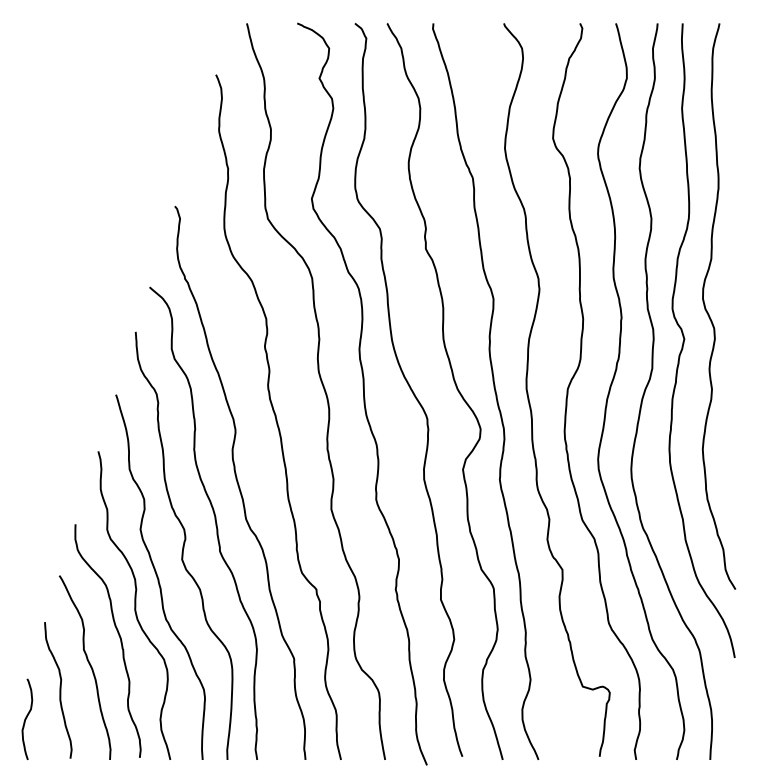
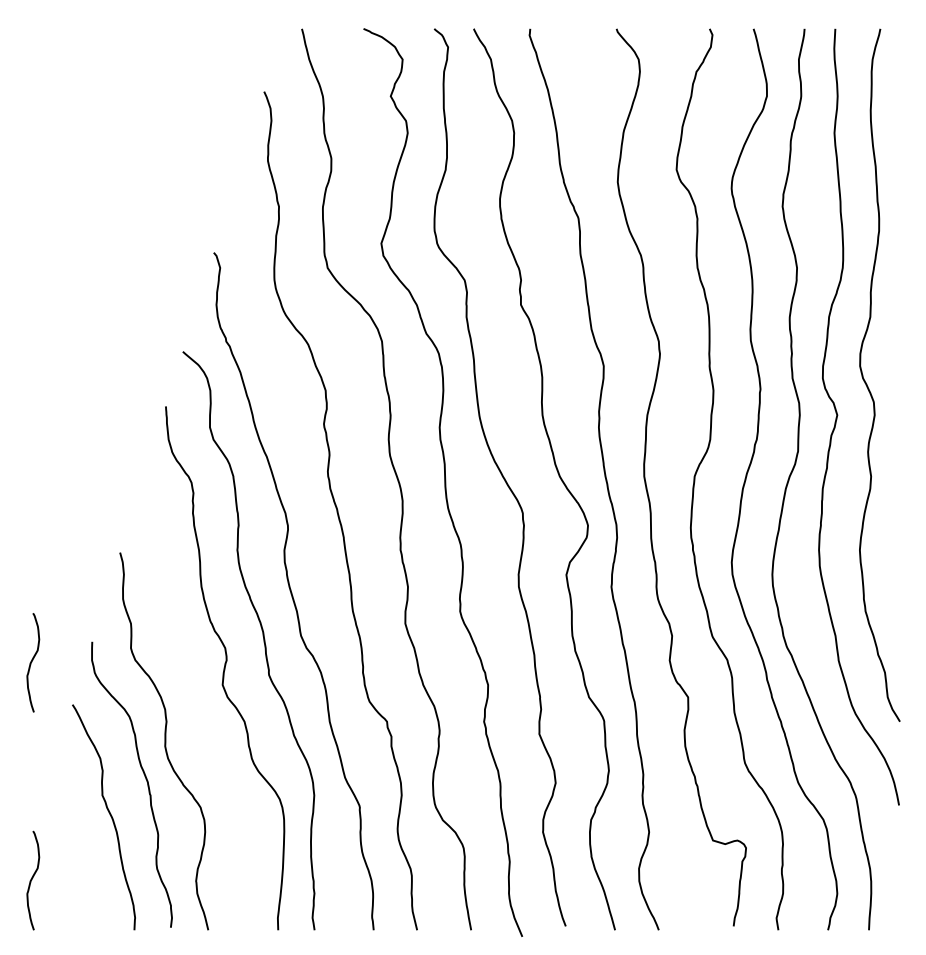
curve: (26, 541) -> (32, 662), added
curve: (158, 576) -> (193, 705), removed
curve: (59, 690) -> (72, 845), removed

